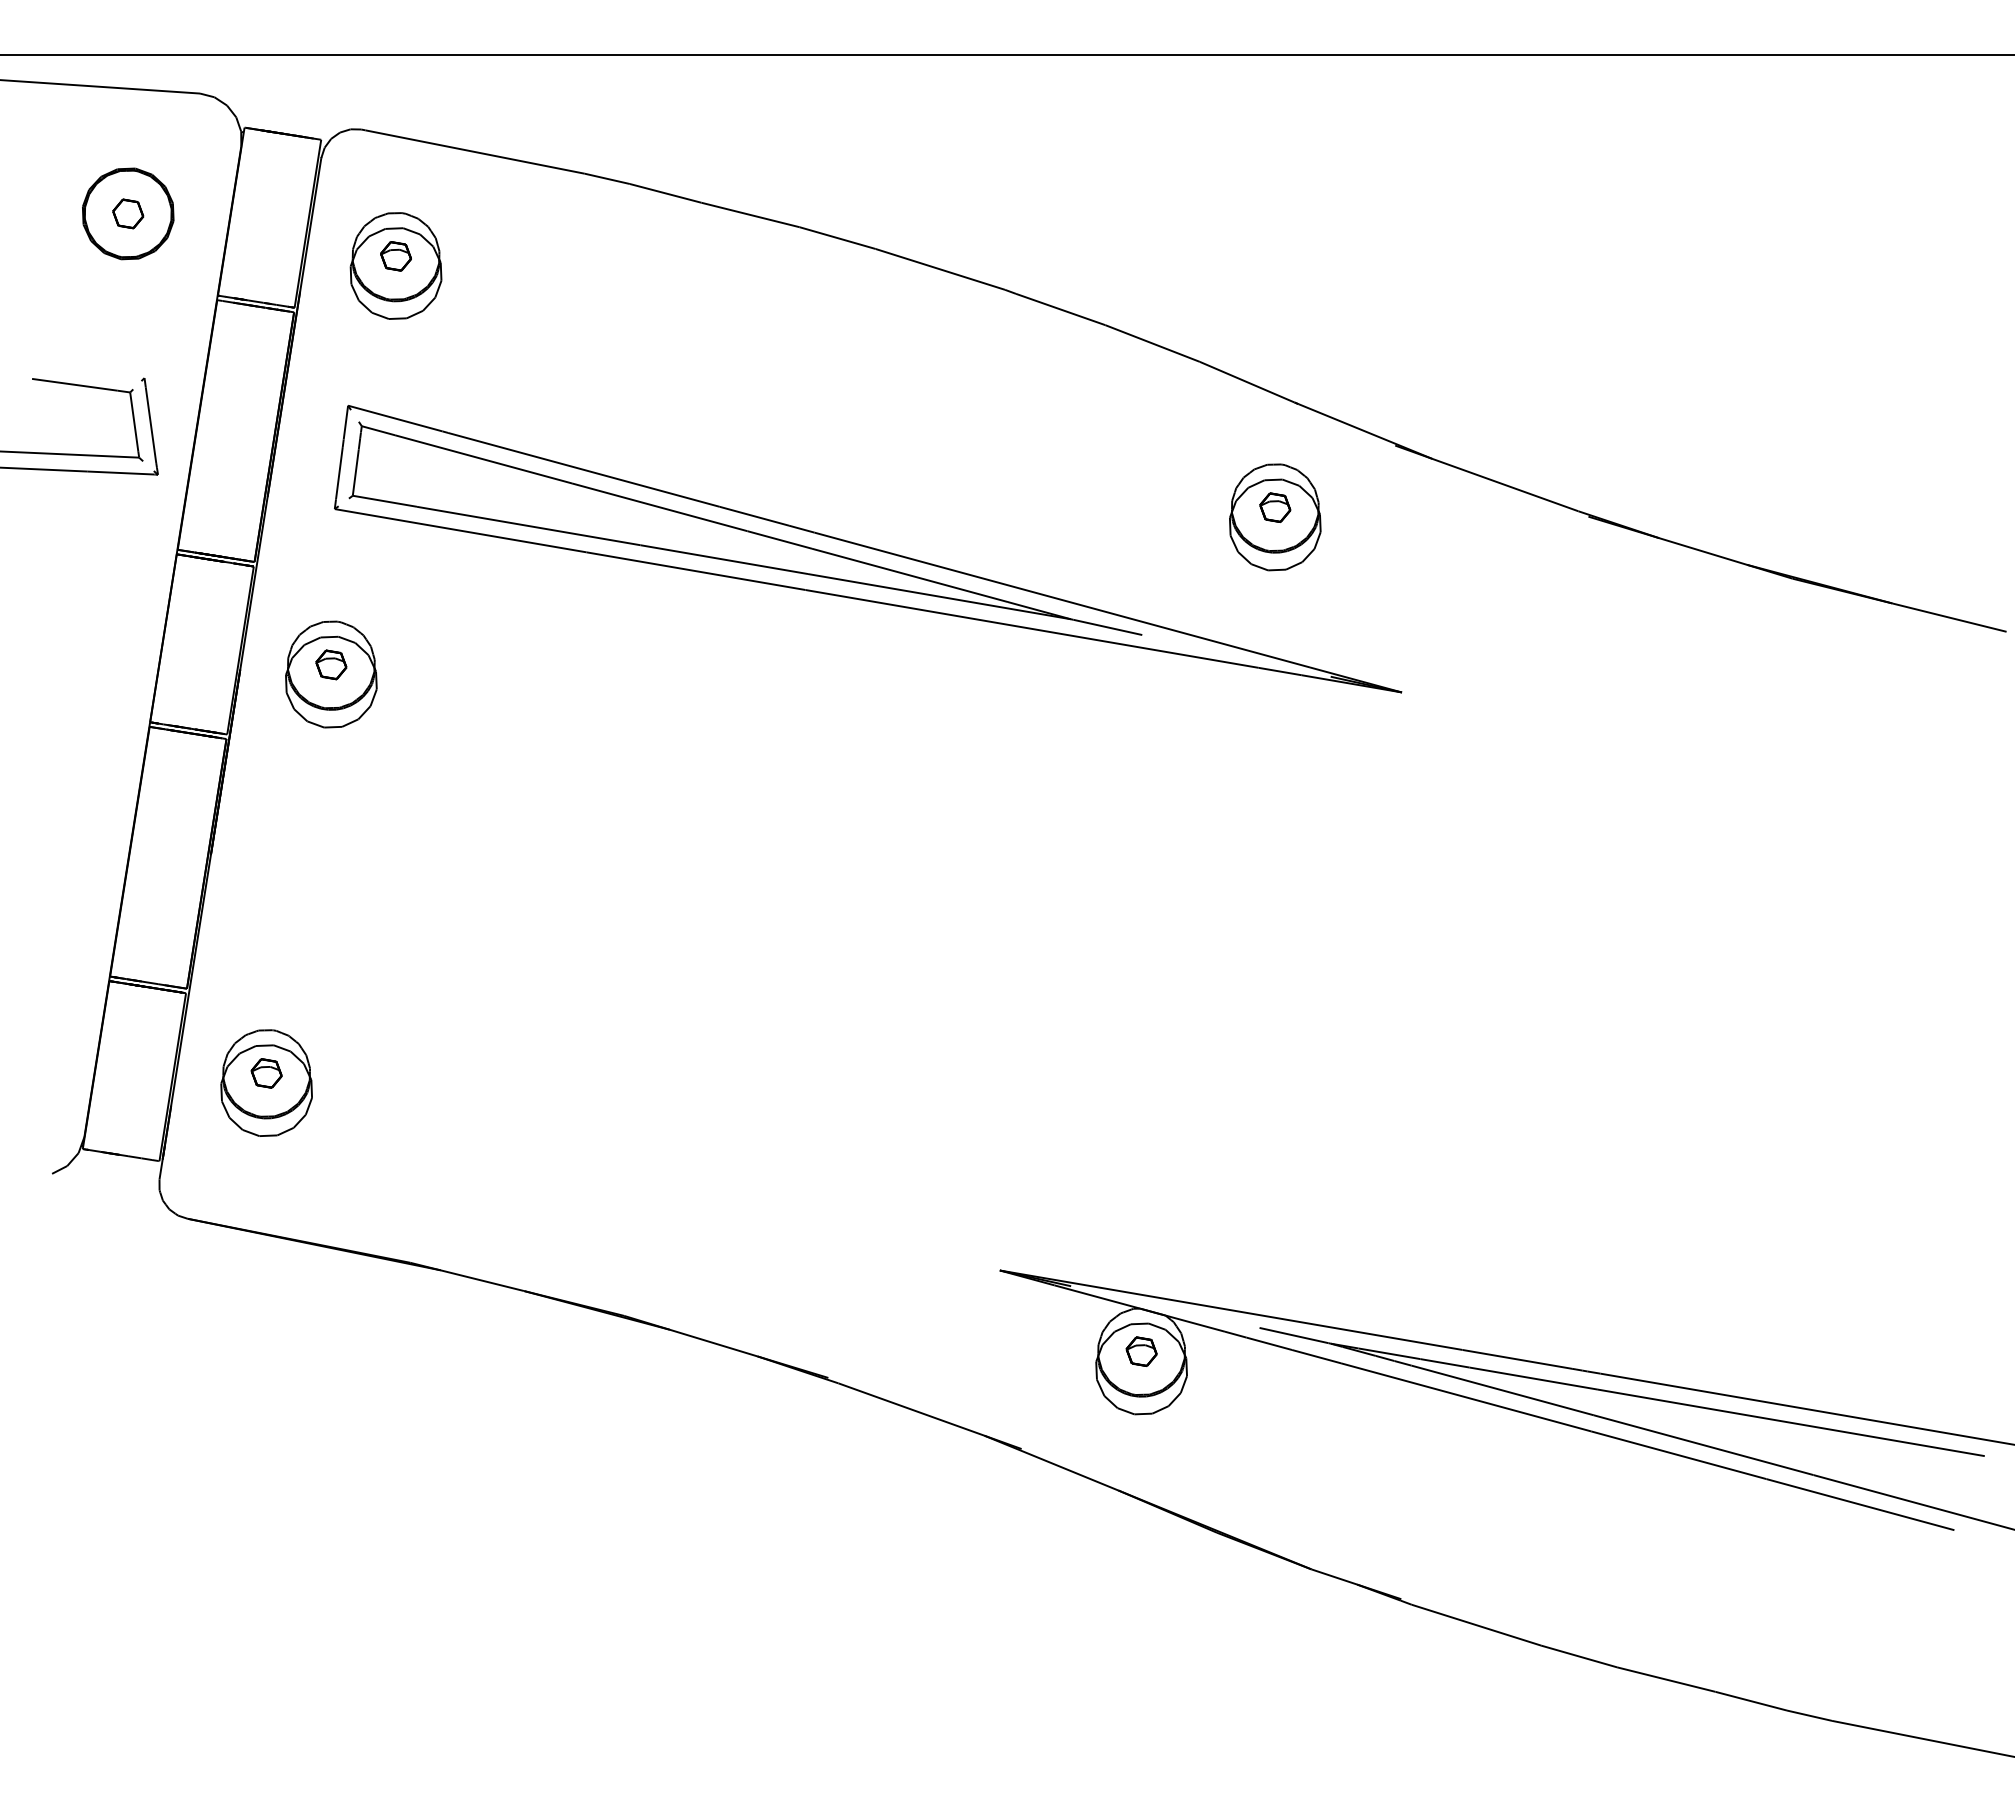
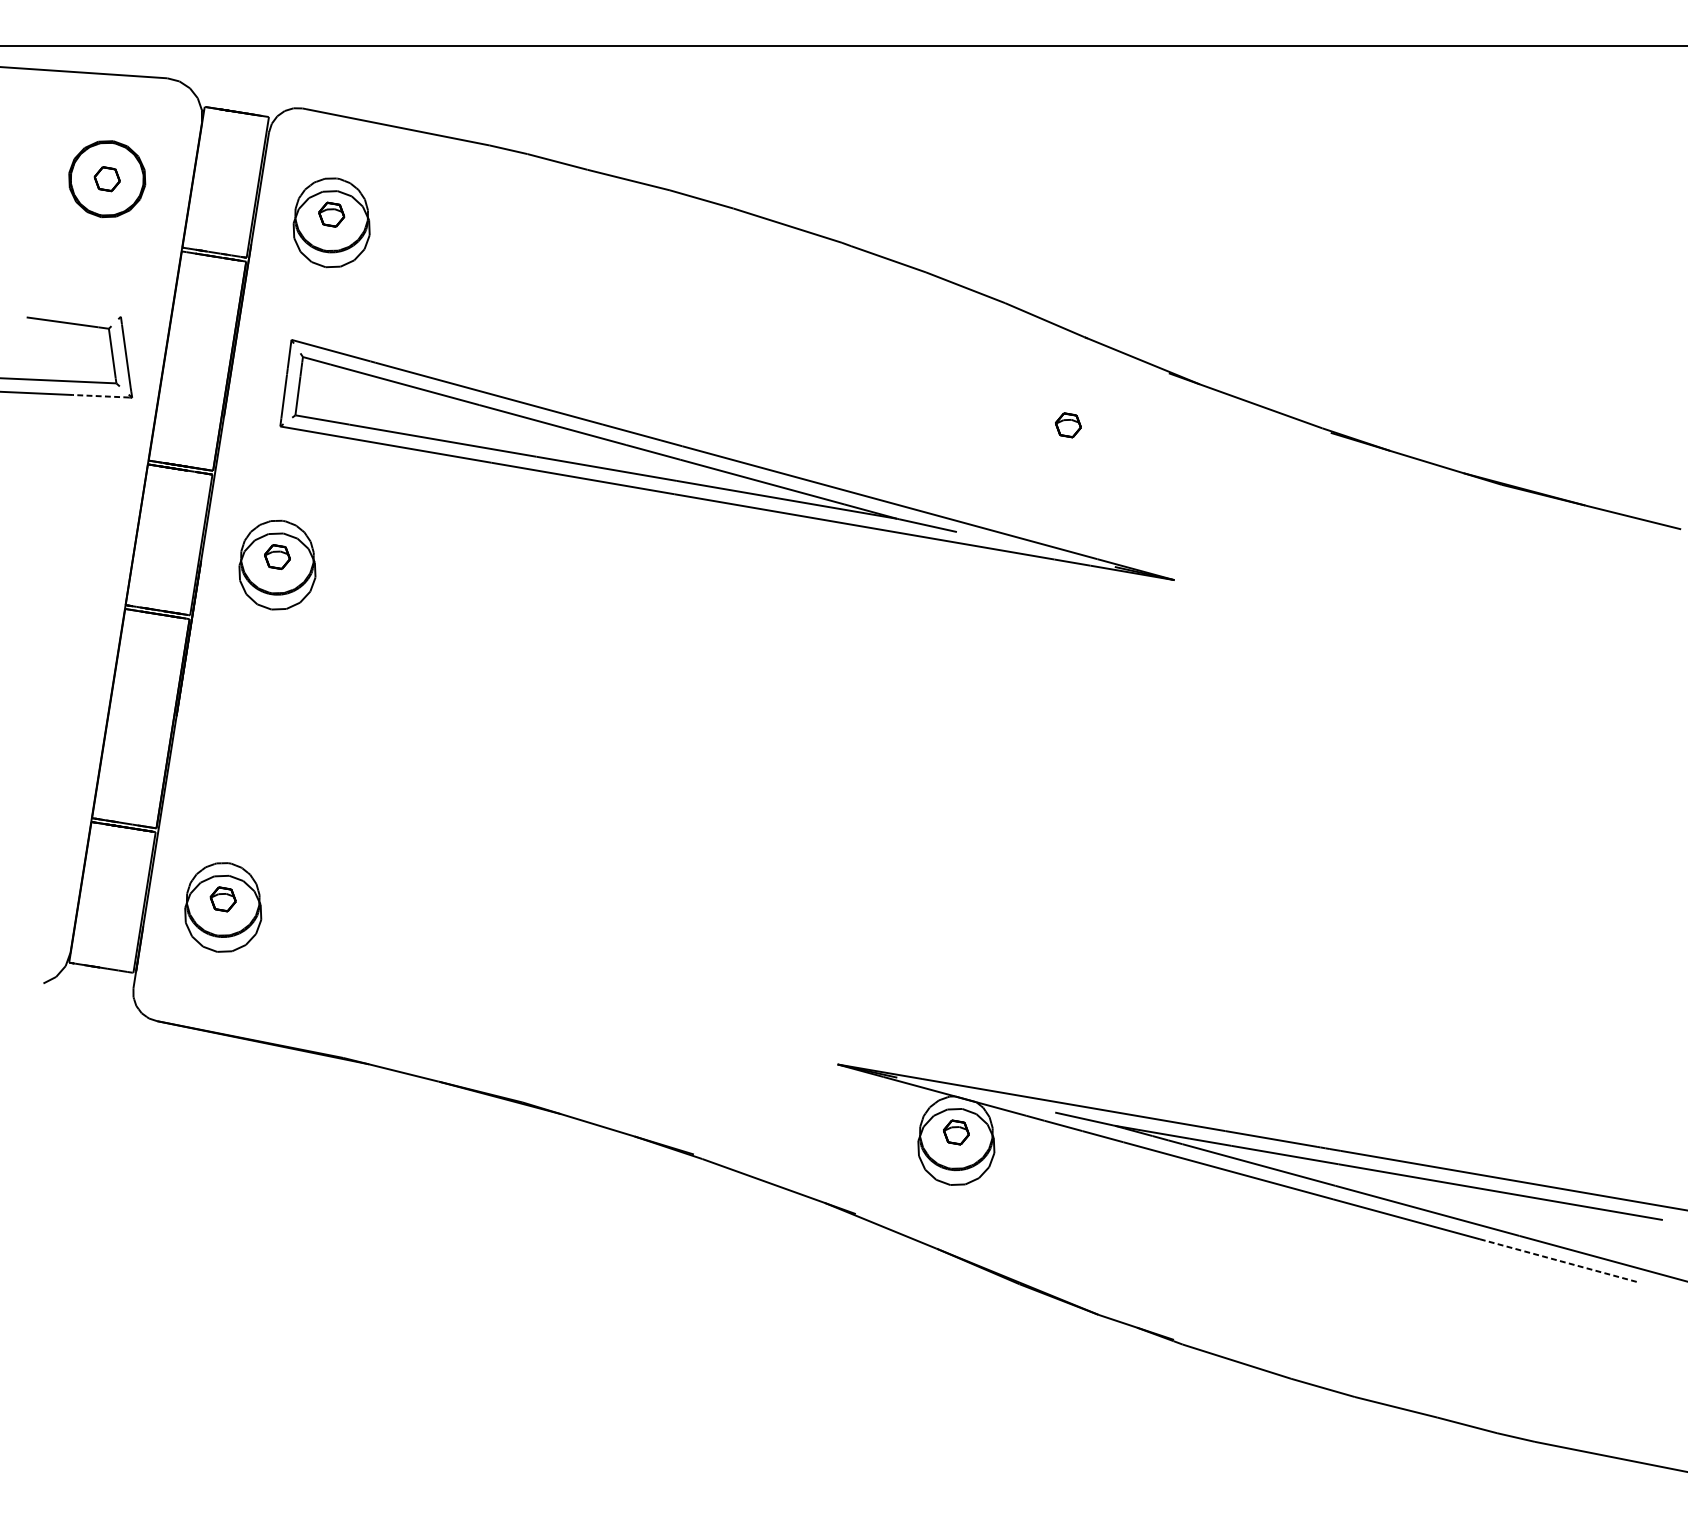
line: (120, 473) -> (100, 396), solid -> dashed
part: (1275, 517) -> (1068, 433), removed
line: (1860, 1504) -> (1558, 1260), solid -> dashed

